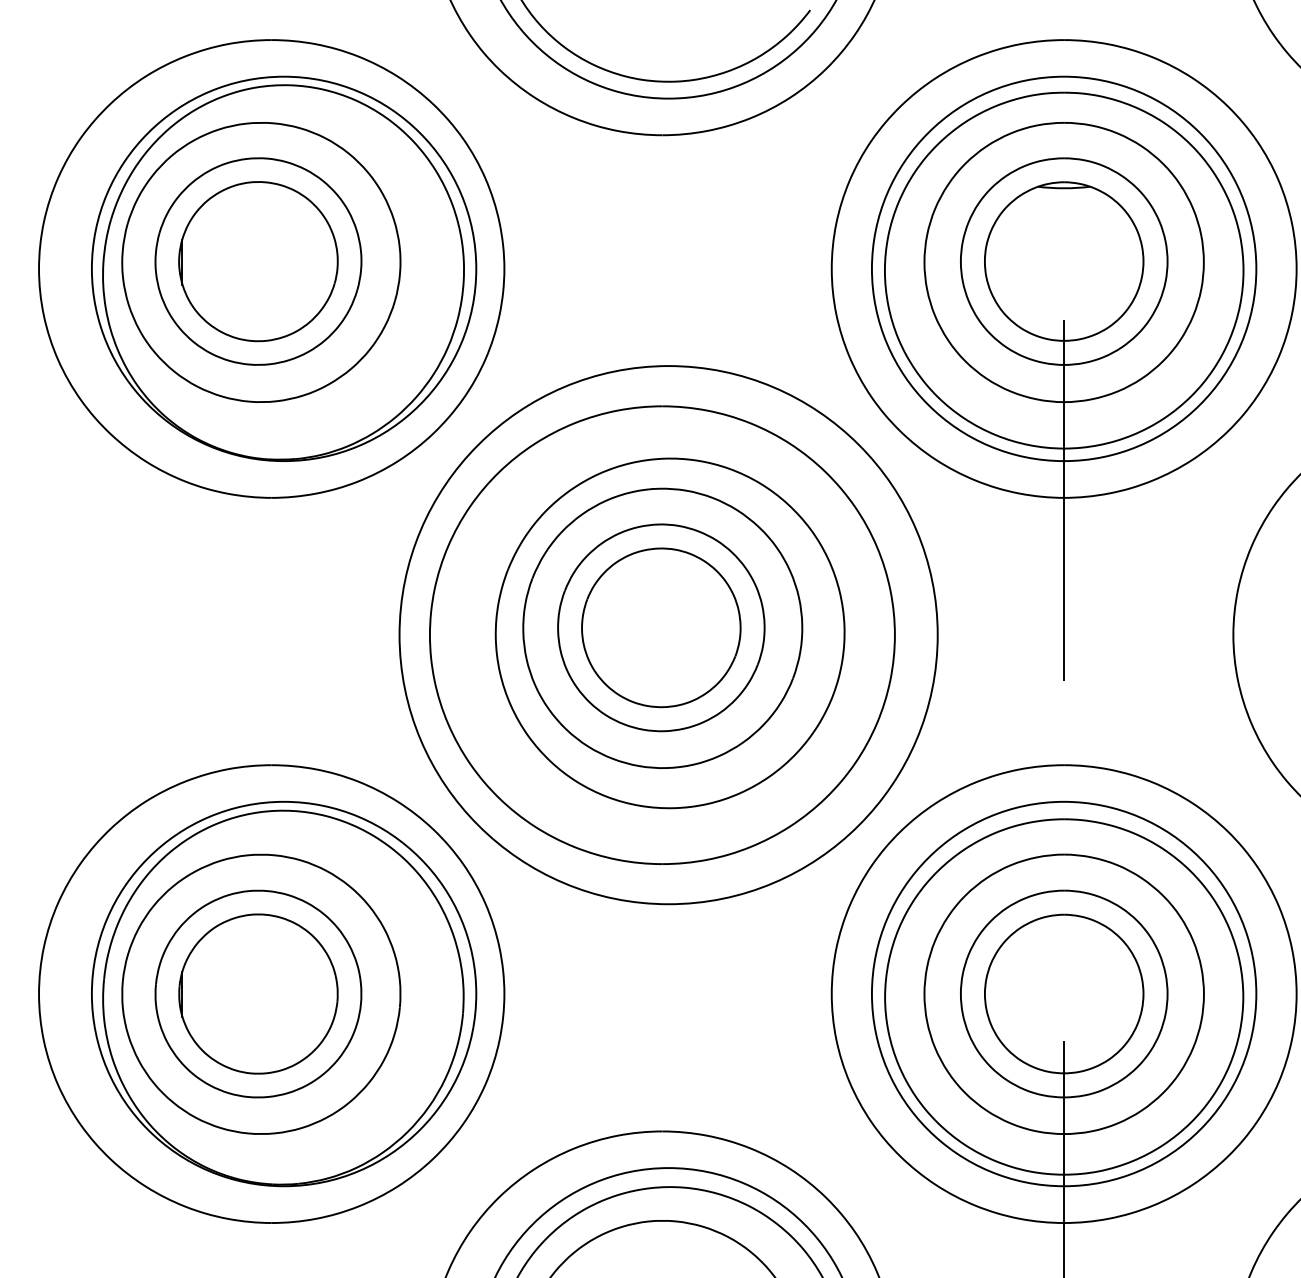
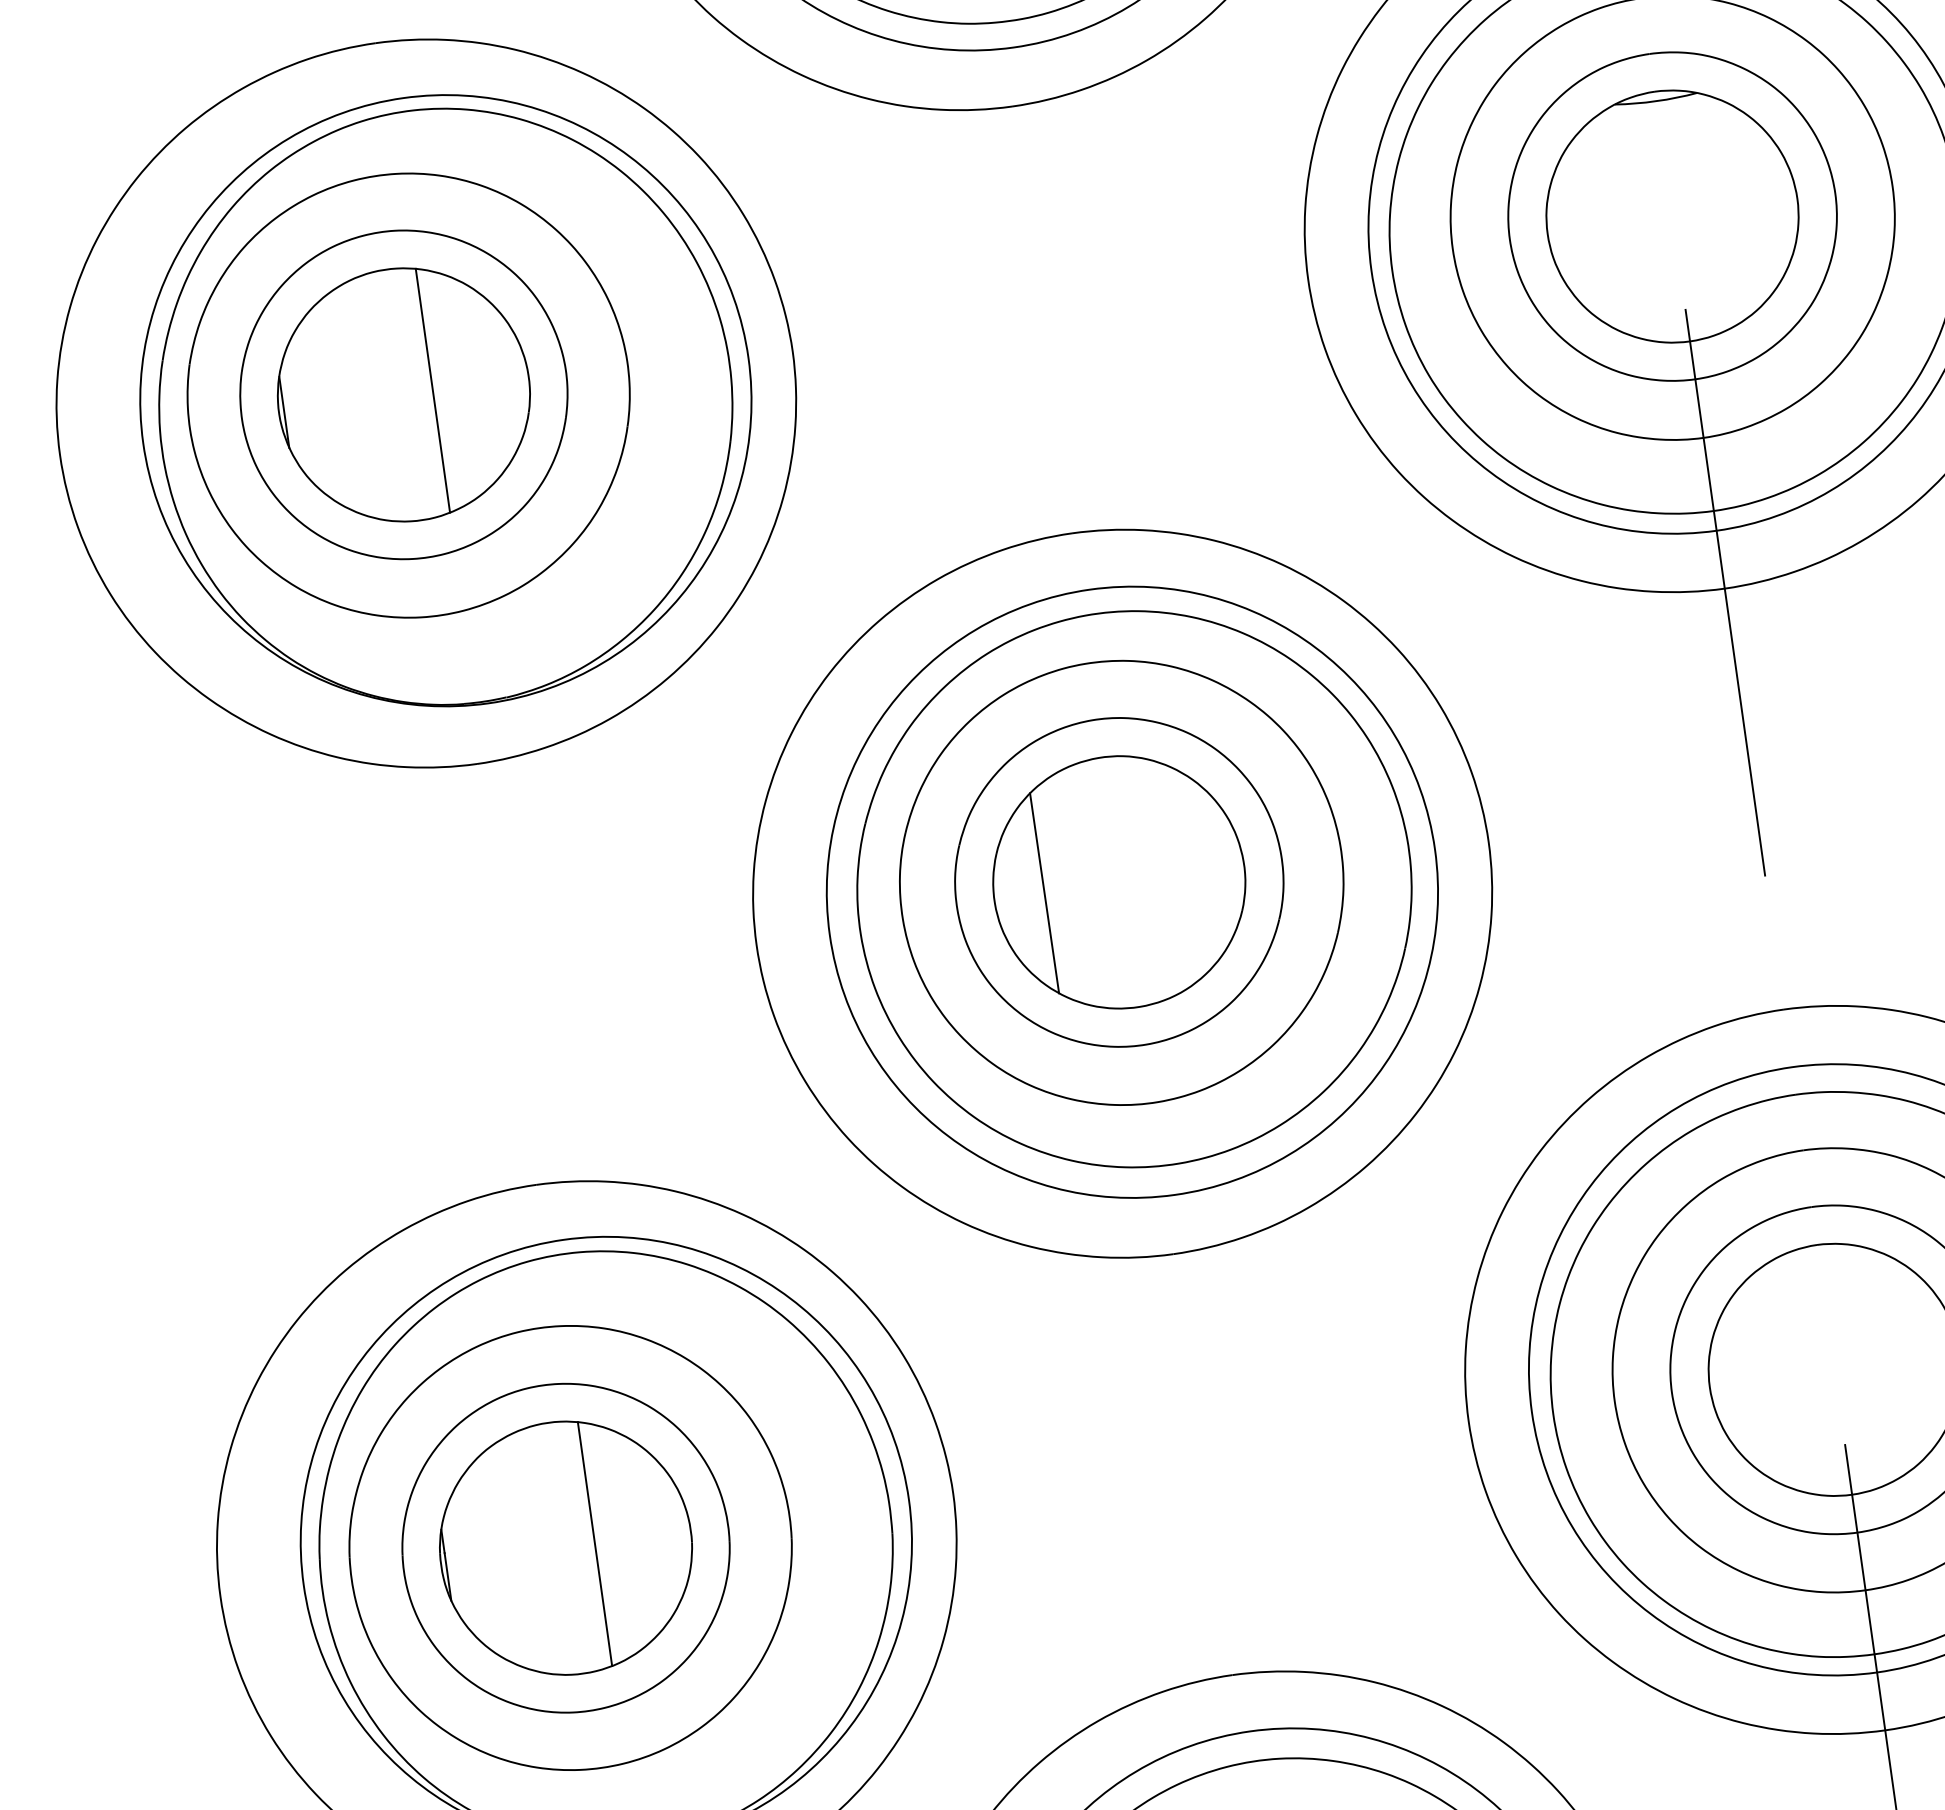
line: (276, 261) -> (432, 390), added
line: (613, 627) -> (1043, 892), added
circle: (668, 634) -> (1132, 891), size x0.71
line: (276, 993) -> (594, 1543), added

